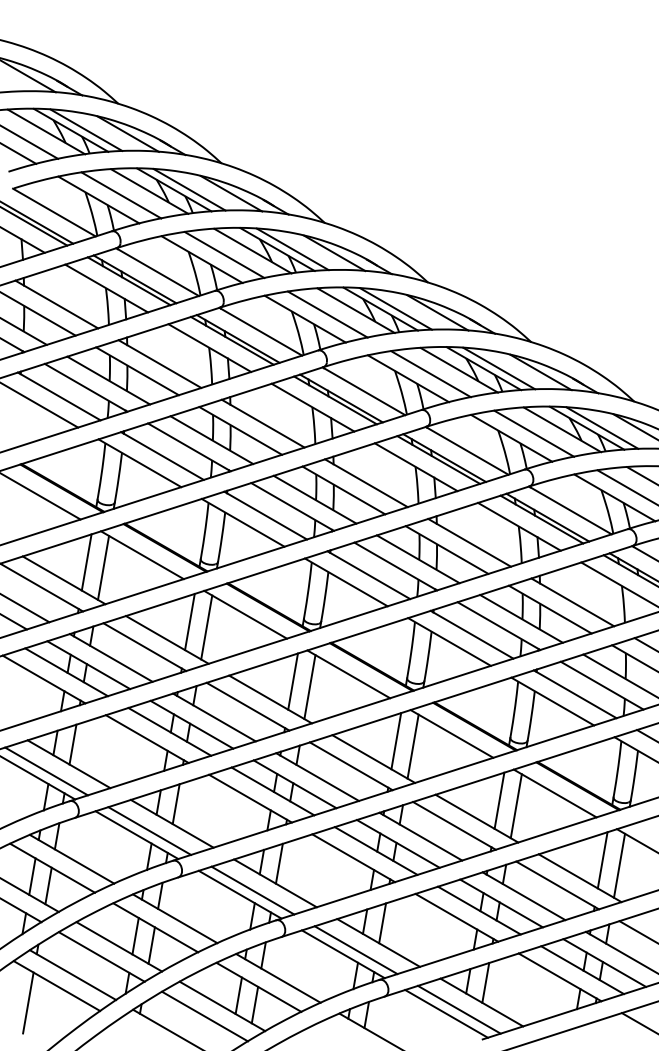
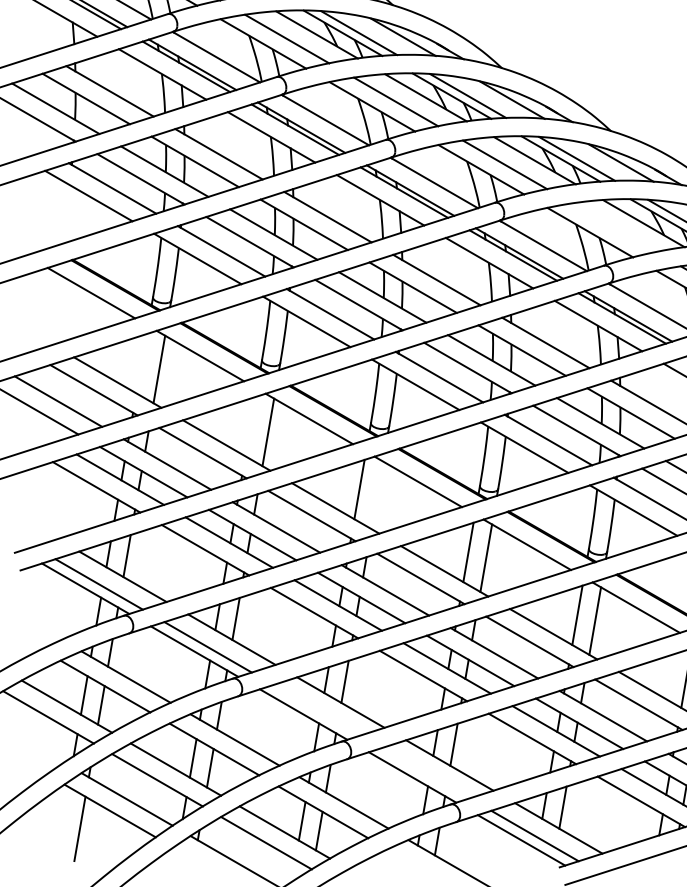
line: (534, 433) -> (614, 227), removed
line: (86, 562) -> (141, 363), removed
line: (189, 621) -> (250, 426), removed
line: (309, 687) -> (376, 495), removed
line: (252, 890) -> (316, 710), removed
line: (355, 950) -> (425, 773), removed

